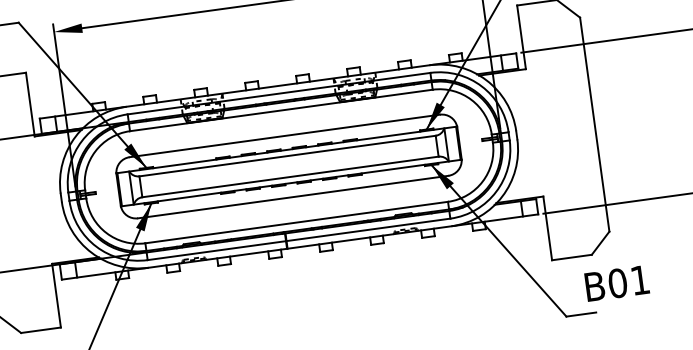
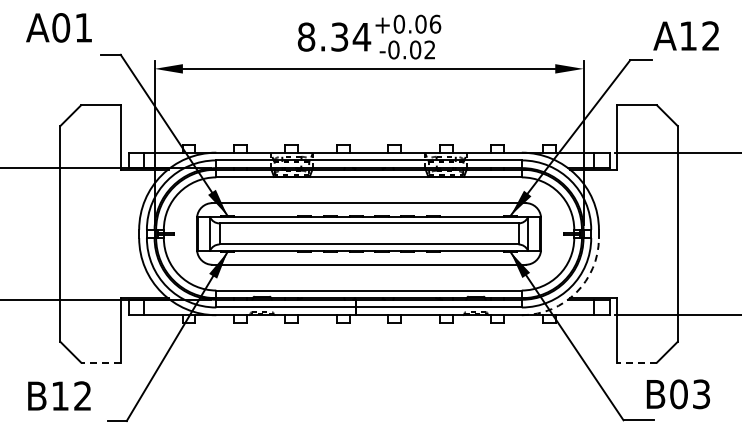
arc: (502, 196) -> (576, 292), solid -> dashed
line: (571, 257) -> (636, 362), solid -> dashed
text: (640, 280) -> (701, 394), B01 -> B03
line: (40, 330) -> (100, 362), solid -> dashed

